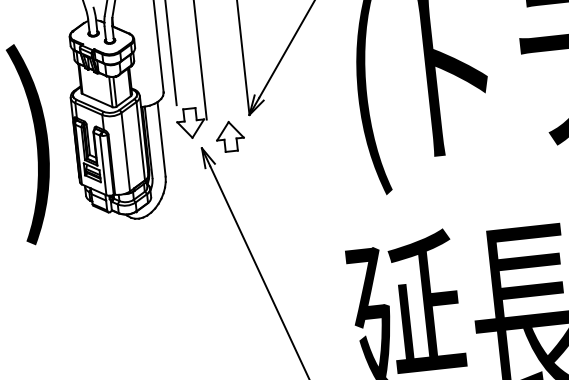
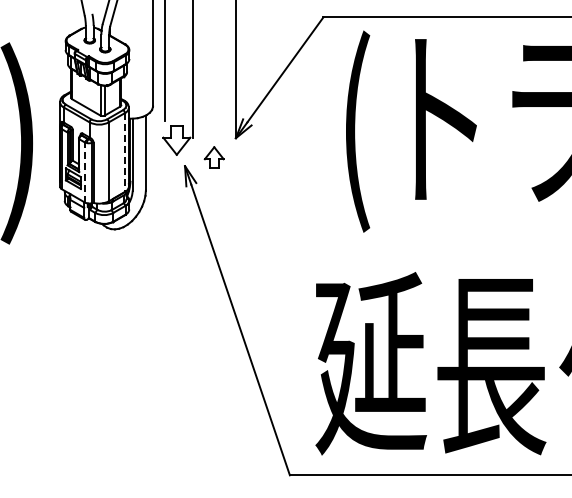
part: (229, 135) -> (213, 156), size x0.7
line: (140, 142) -> (124, 153), solid -> dashed
line: (103, 165) -> (85, 172), solid -> dashed

